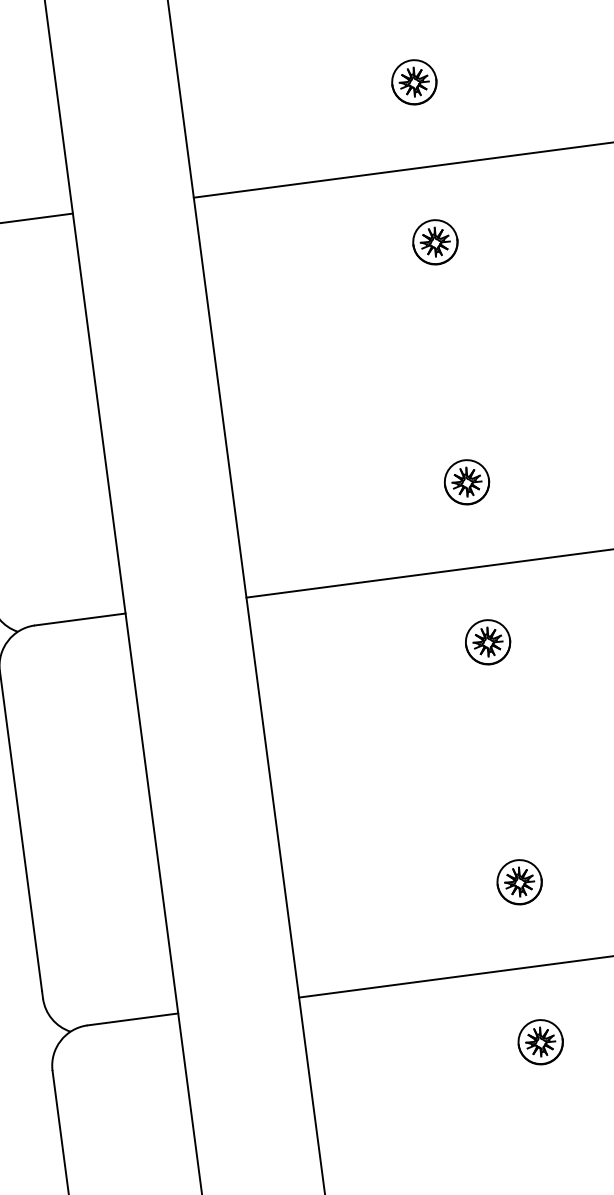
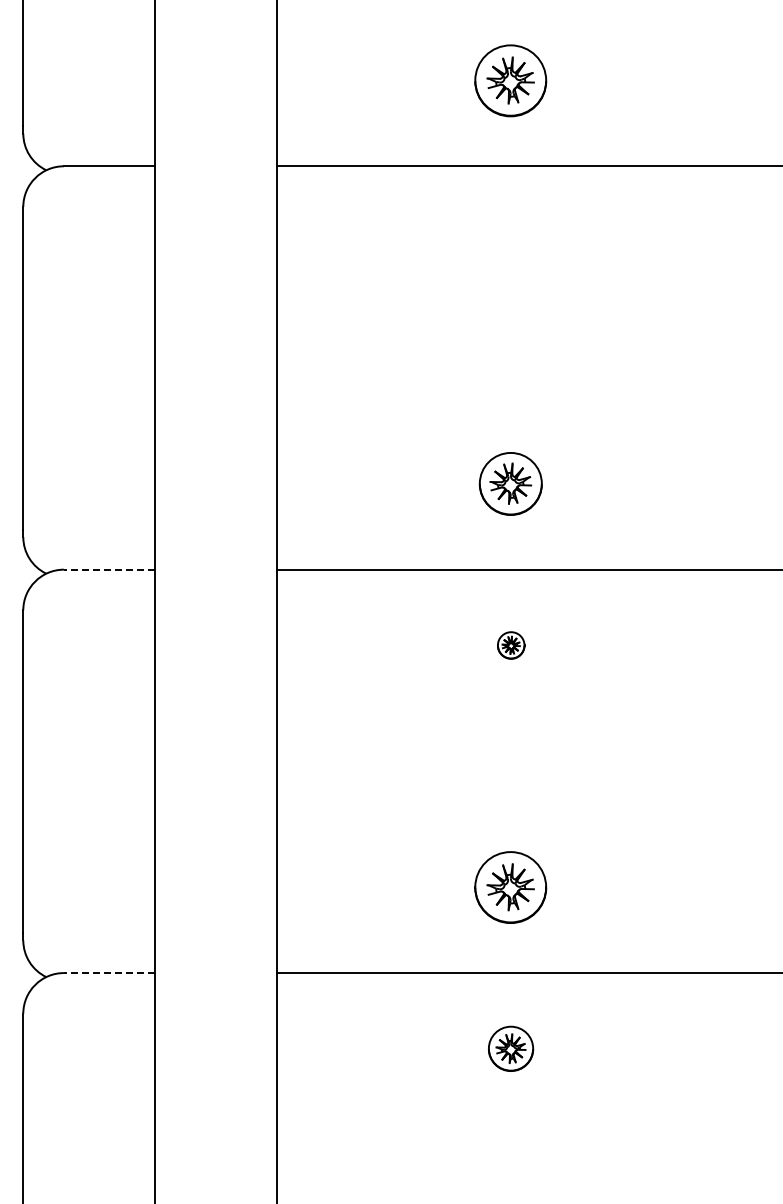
part: (414, 82) -> (511, 80), size x1.6
part: (435, 242) -> (511, 242), removed
part: (467, 482) -> (511, 484), size x1.4
line: (80, 619) -> (109, 569), solid -> dashed
part: (488, 642) -> (511, 645), size x0.6
part: (520, 882) -> (511, 887), size x1.6
line: (132, 1019) -> (109, 973), solid -> dashed

